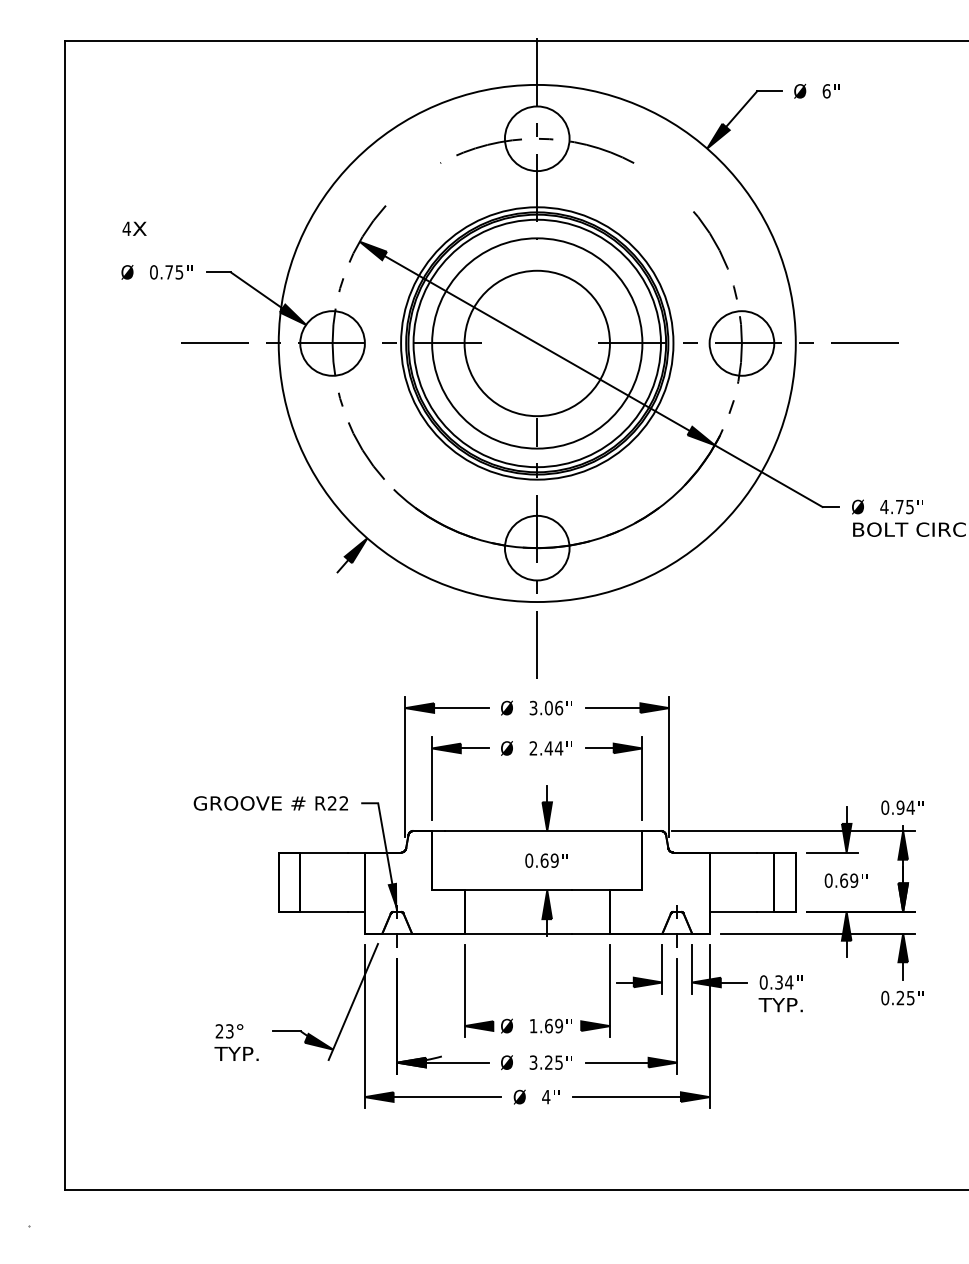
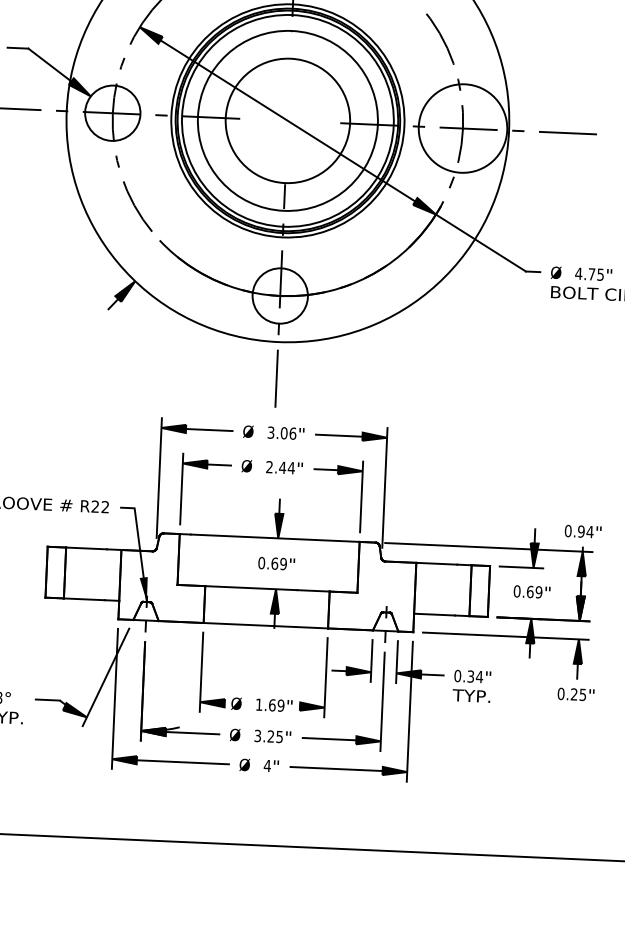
circle: (741, 343) -> (462, 128), size x1.6

